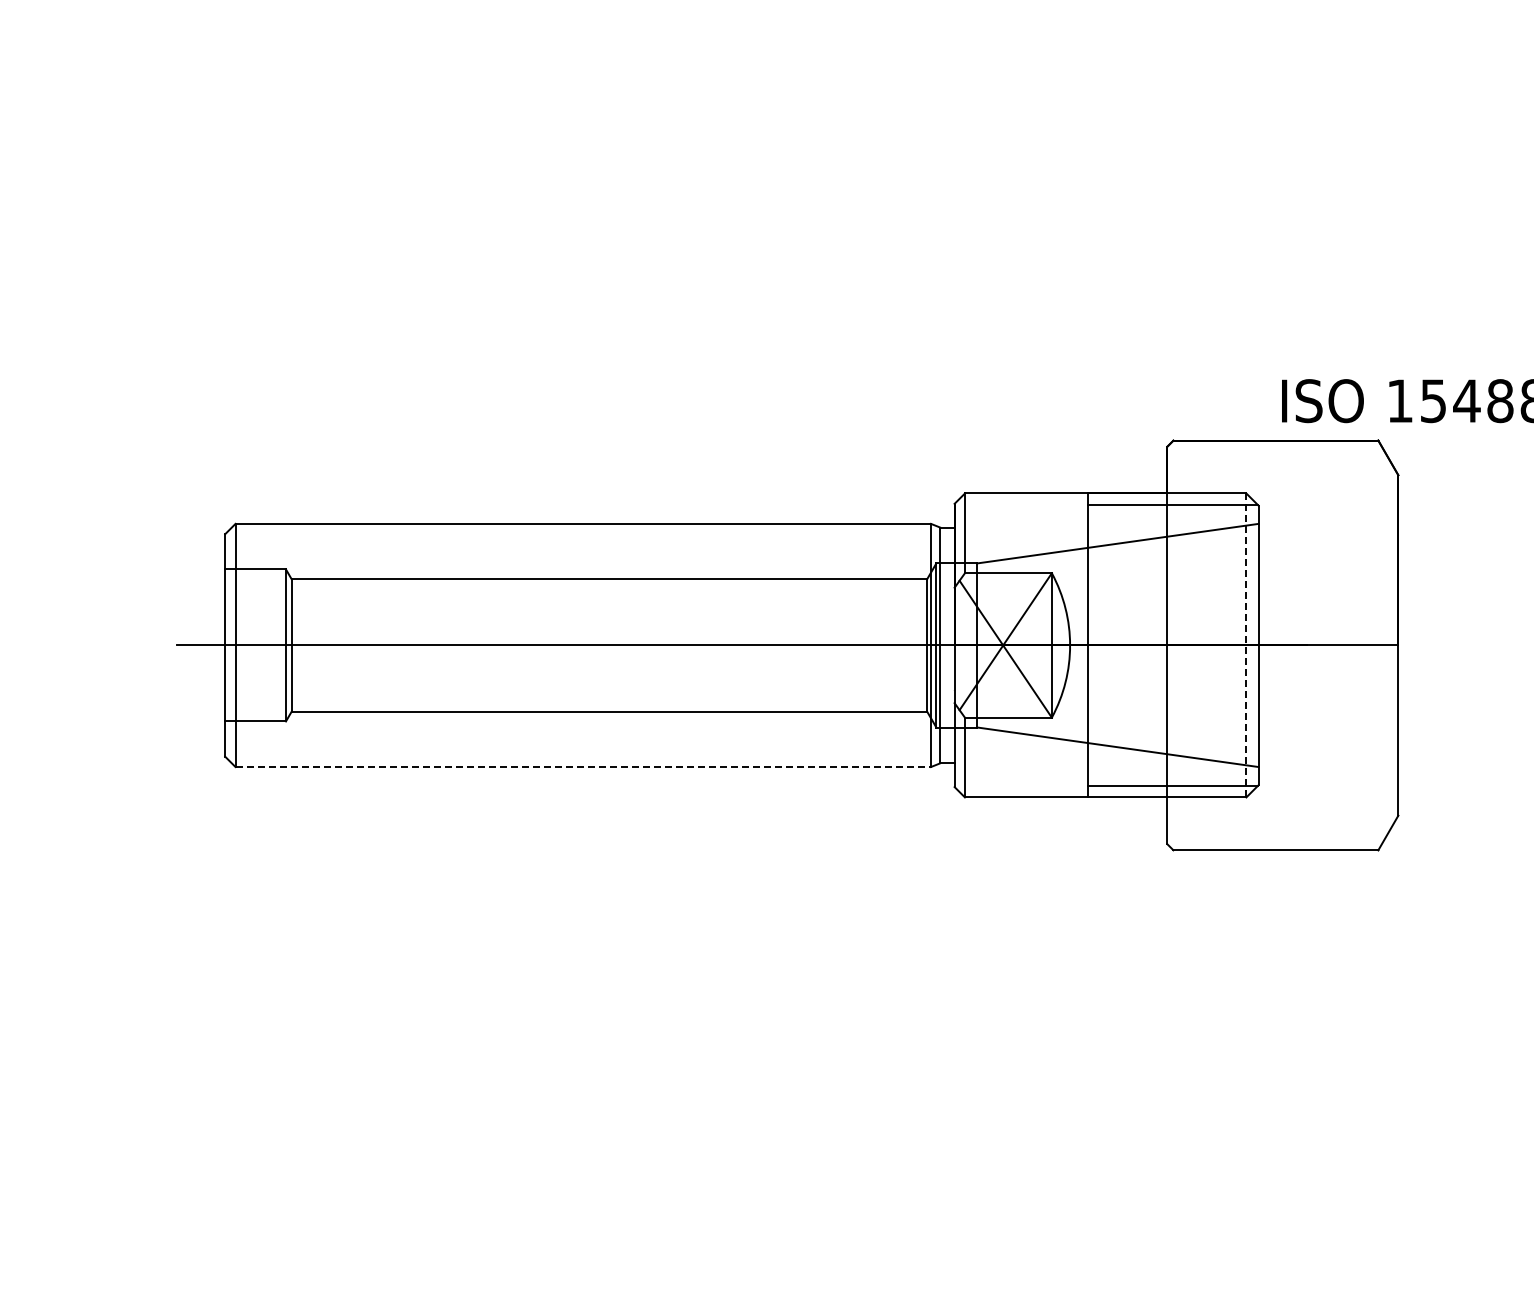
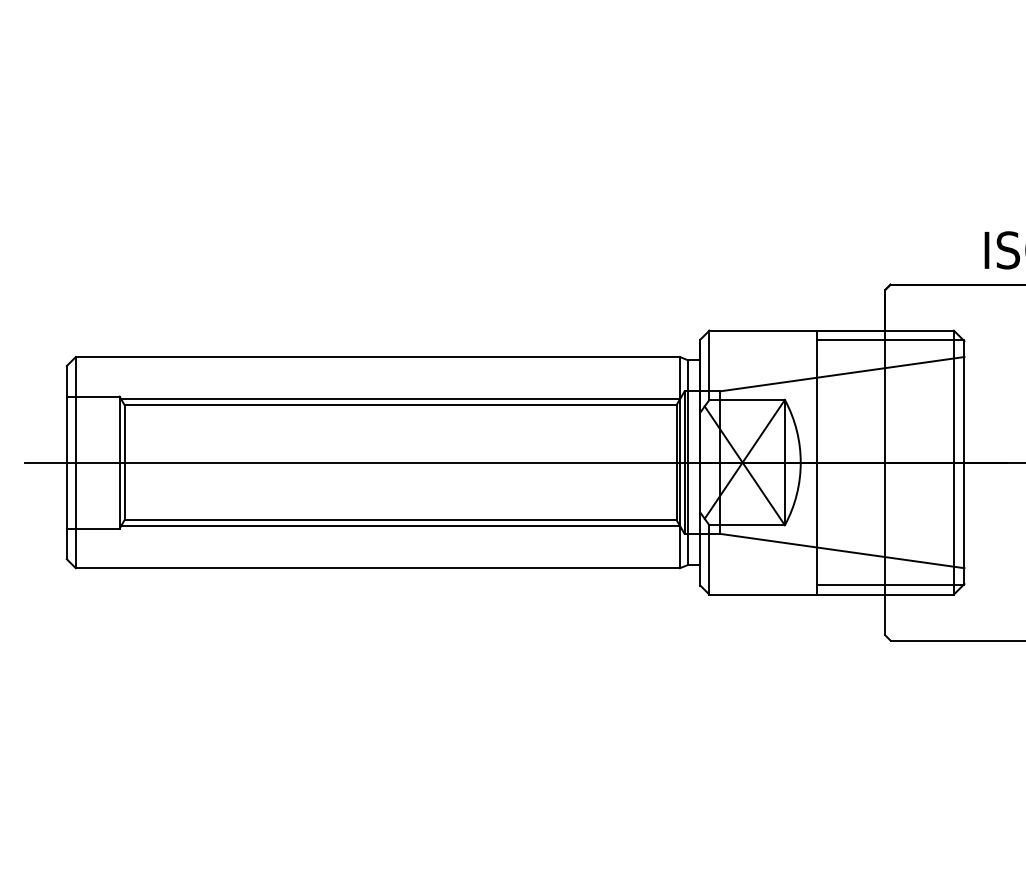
line: (609, 572) -> (400, 399), added
line: (1246, 645) -> (953, 462), dashed -> solid
line: (609, 718) -> (400, 526), added
line: (583, 767) -> (378, 568), dashed -> solid

